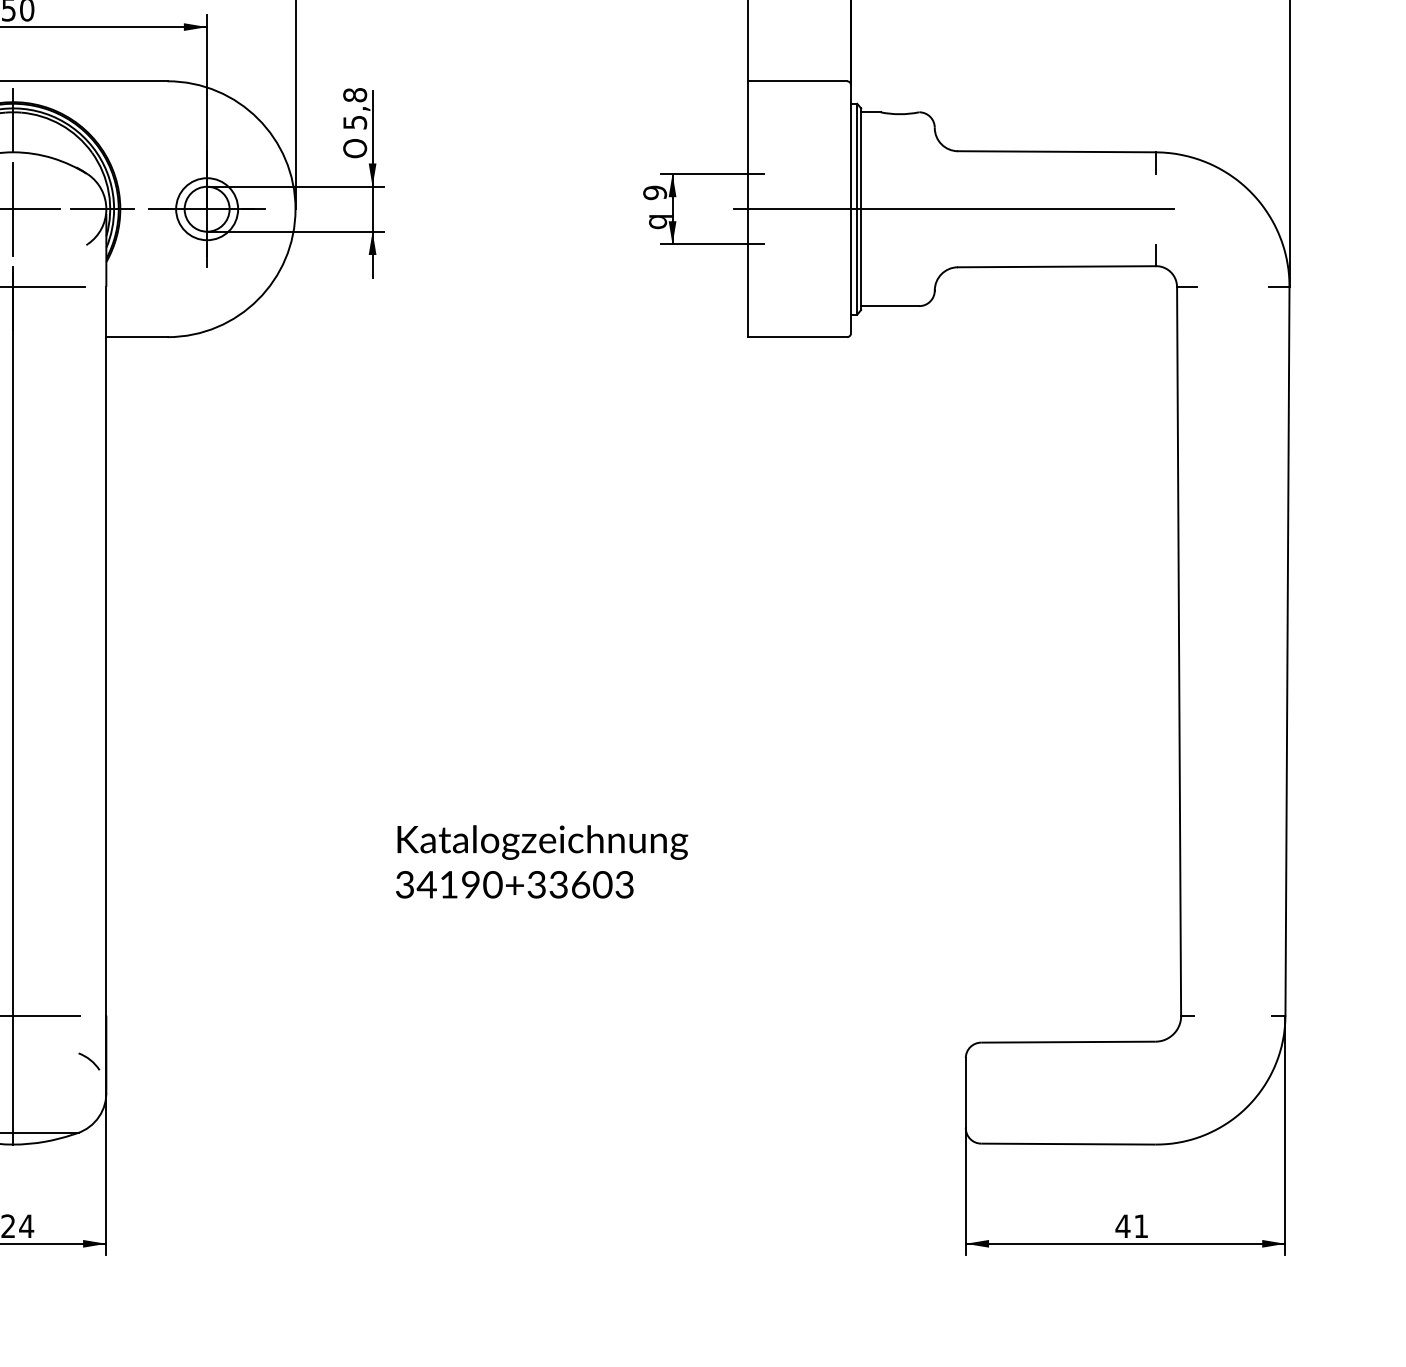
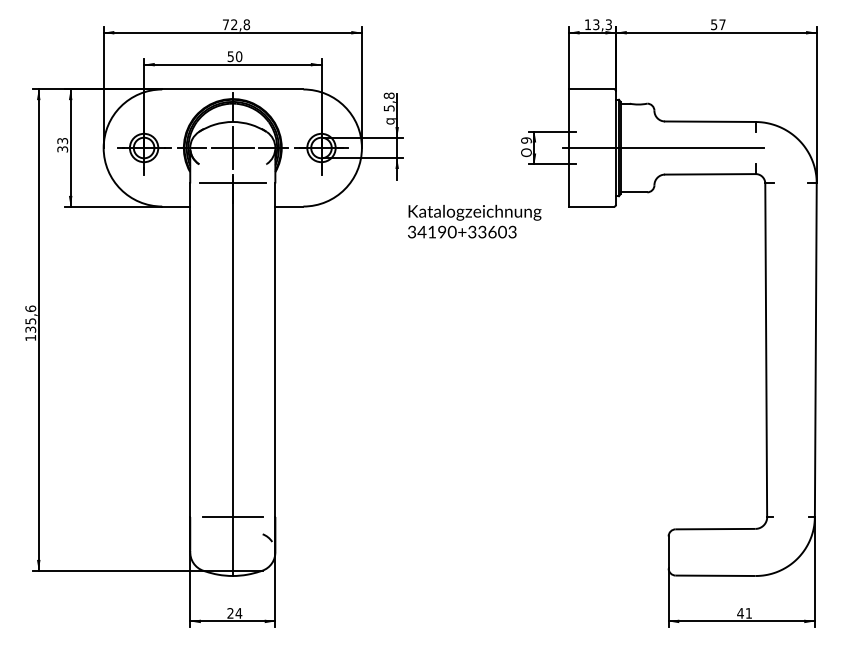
text: (355, 146) -> (389, 119), O -> q
text: (655, 219) -> (526, 152), q -> O
text: (541, 861) -> (474, 221), moved

